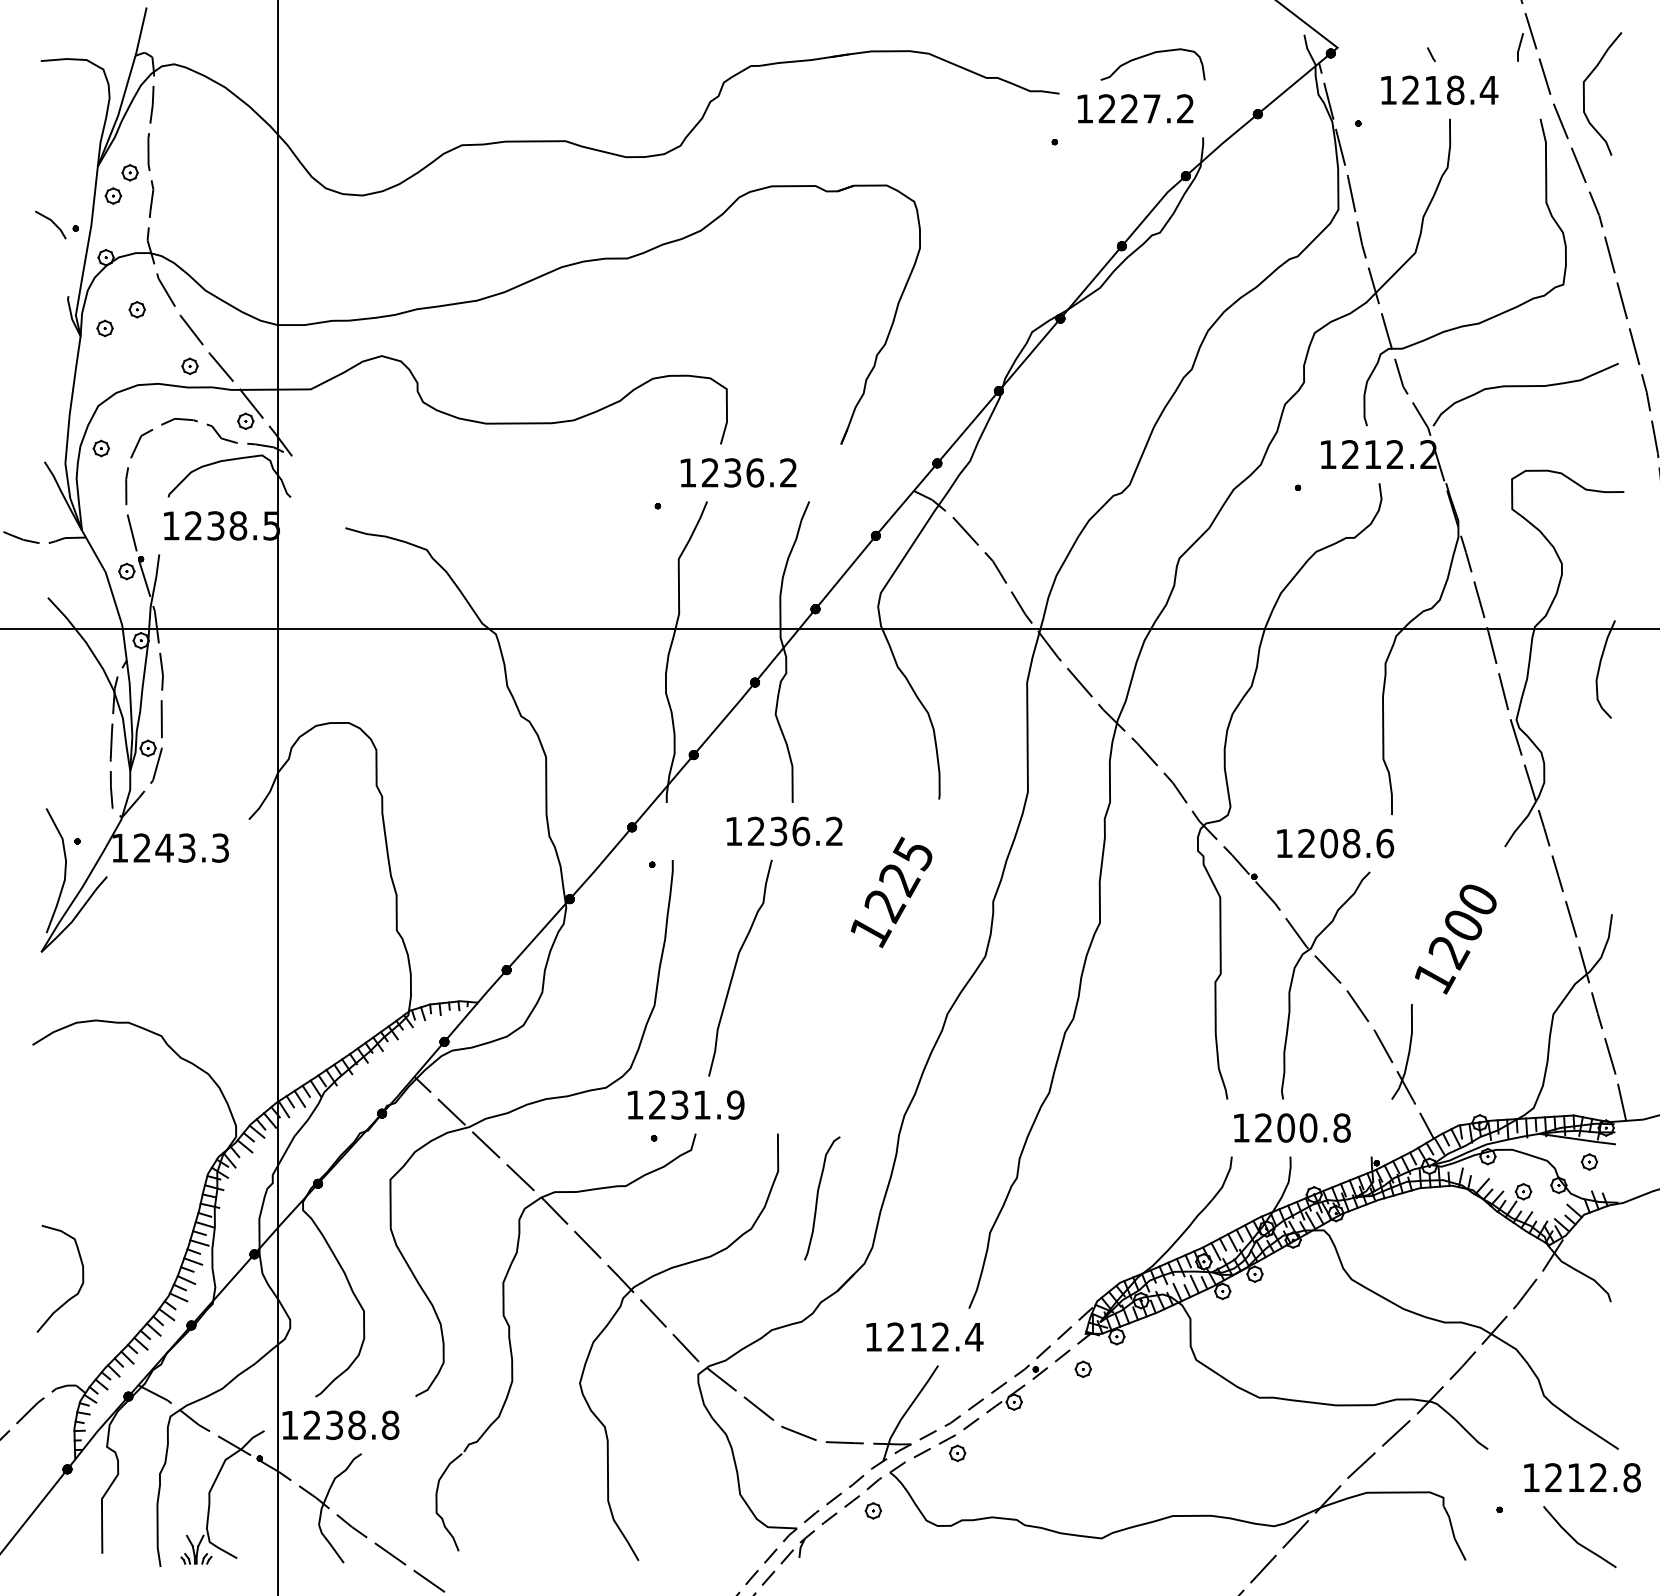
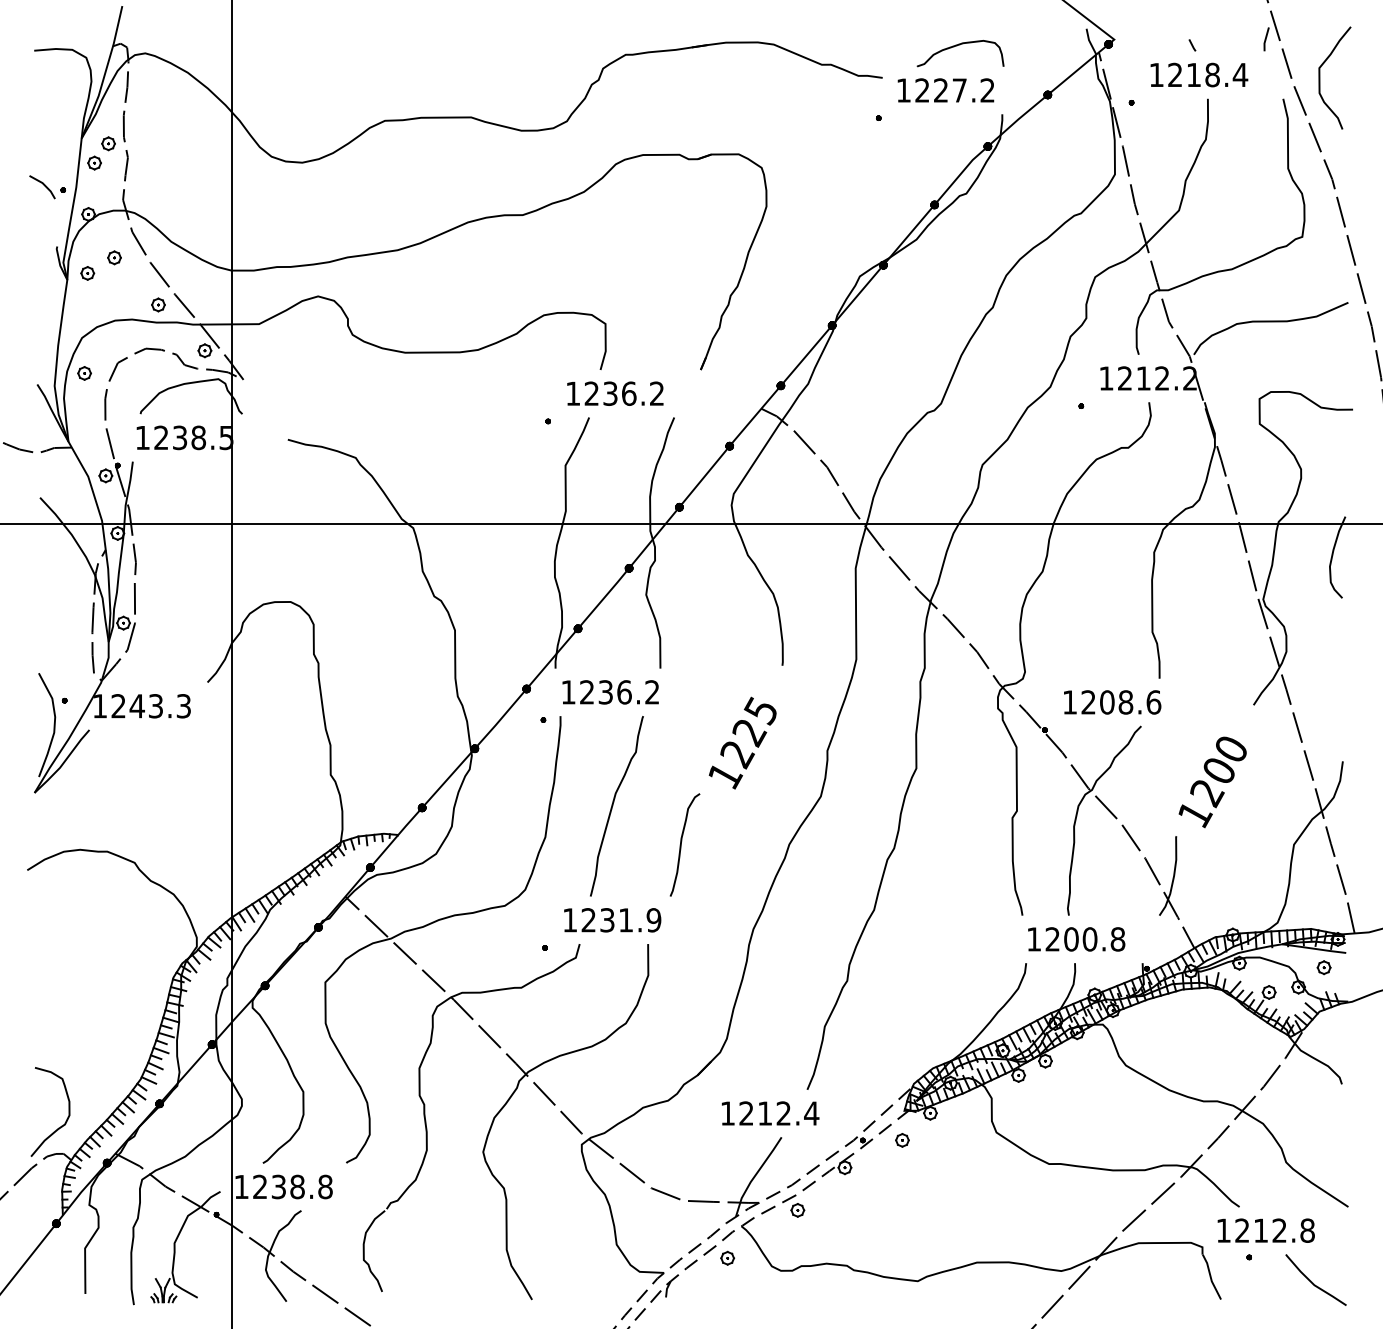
text: (784, 831) -> (610, 692), moved
text: (685, 1105) -> (612, 920), moved
curve: (817, 1197) -> (681, 844), moved
curve: (80, 1284) -> (67, 1116), moved
text: (1581, 1477) -> (1265, 1230), moved

